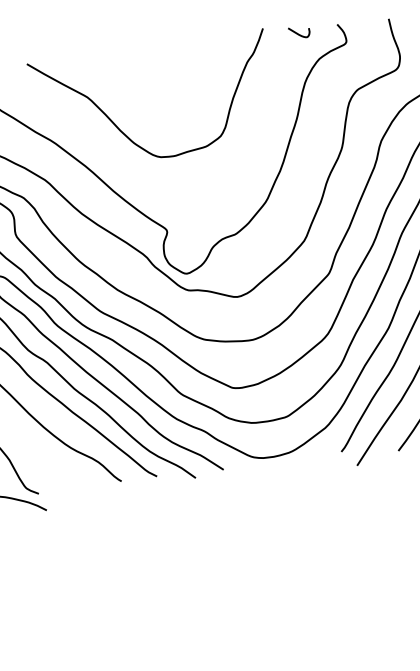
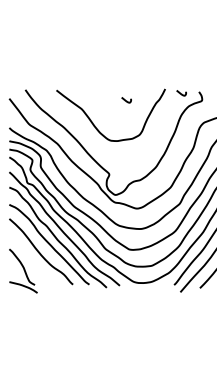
curve: (182, 65) -> (126, 100), added

